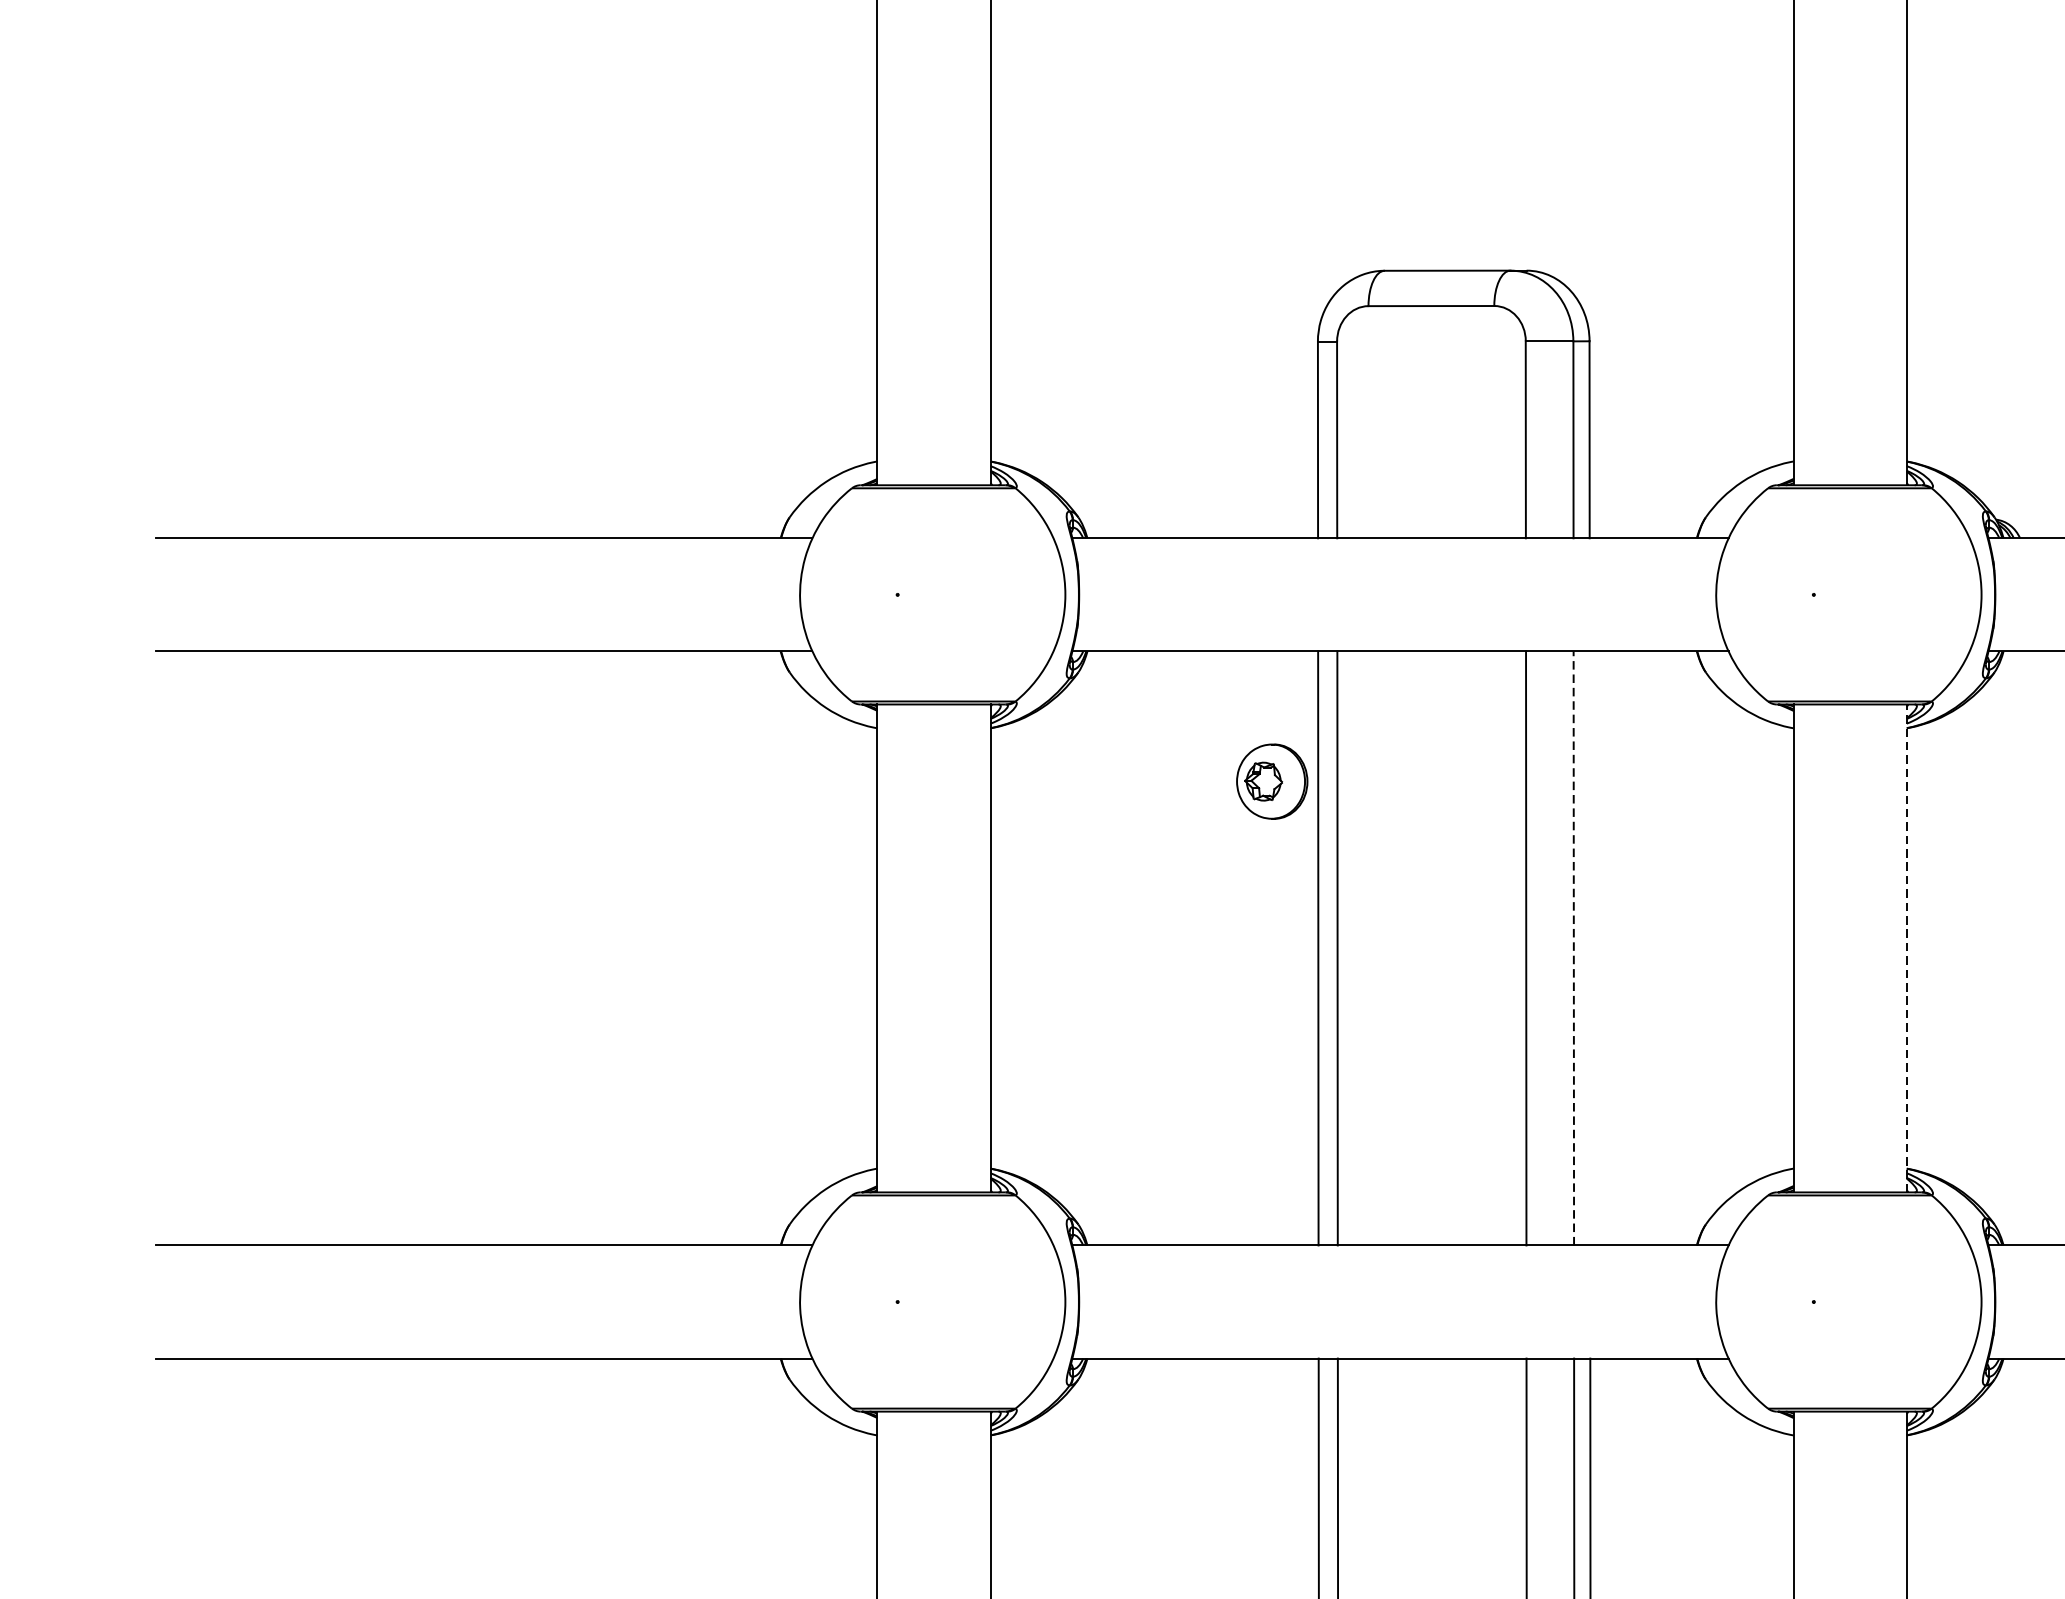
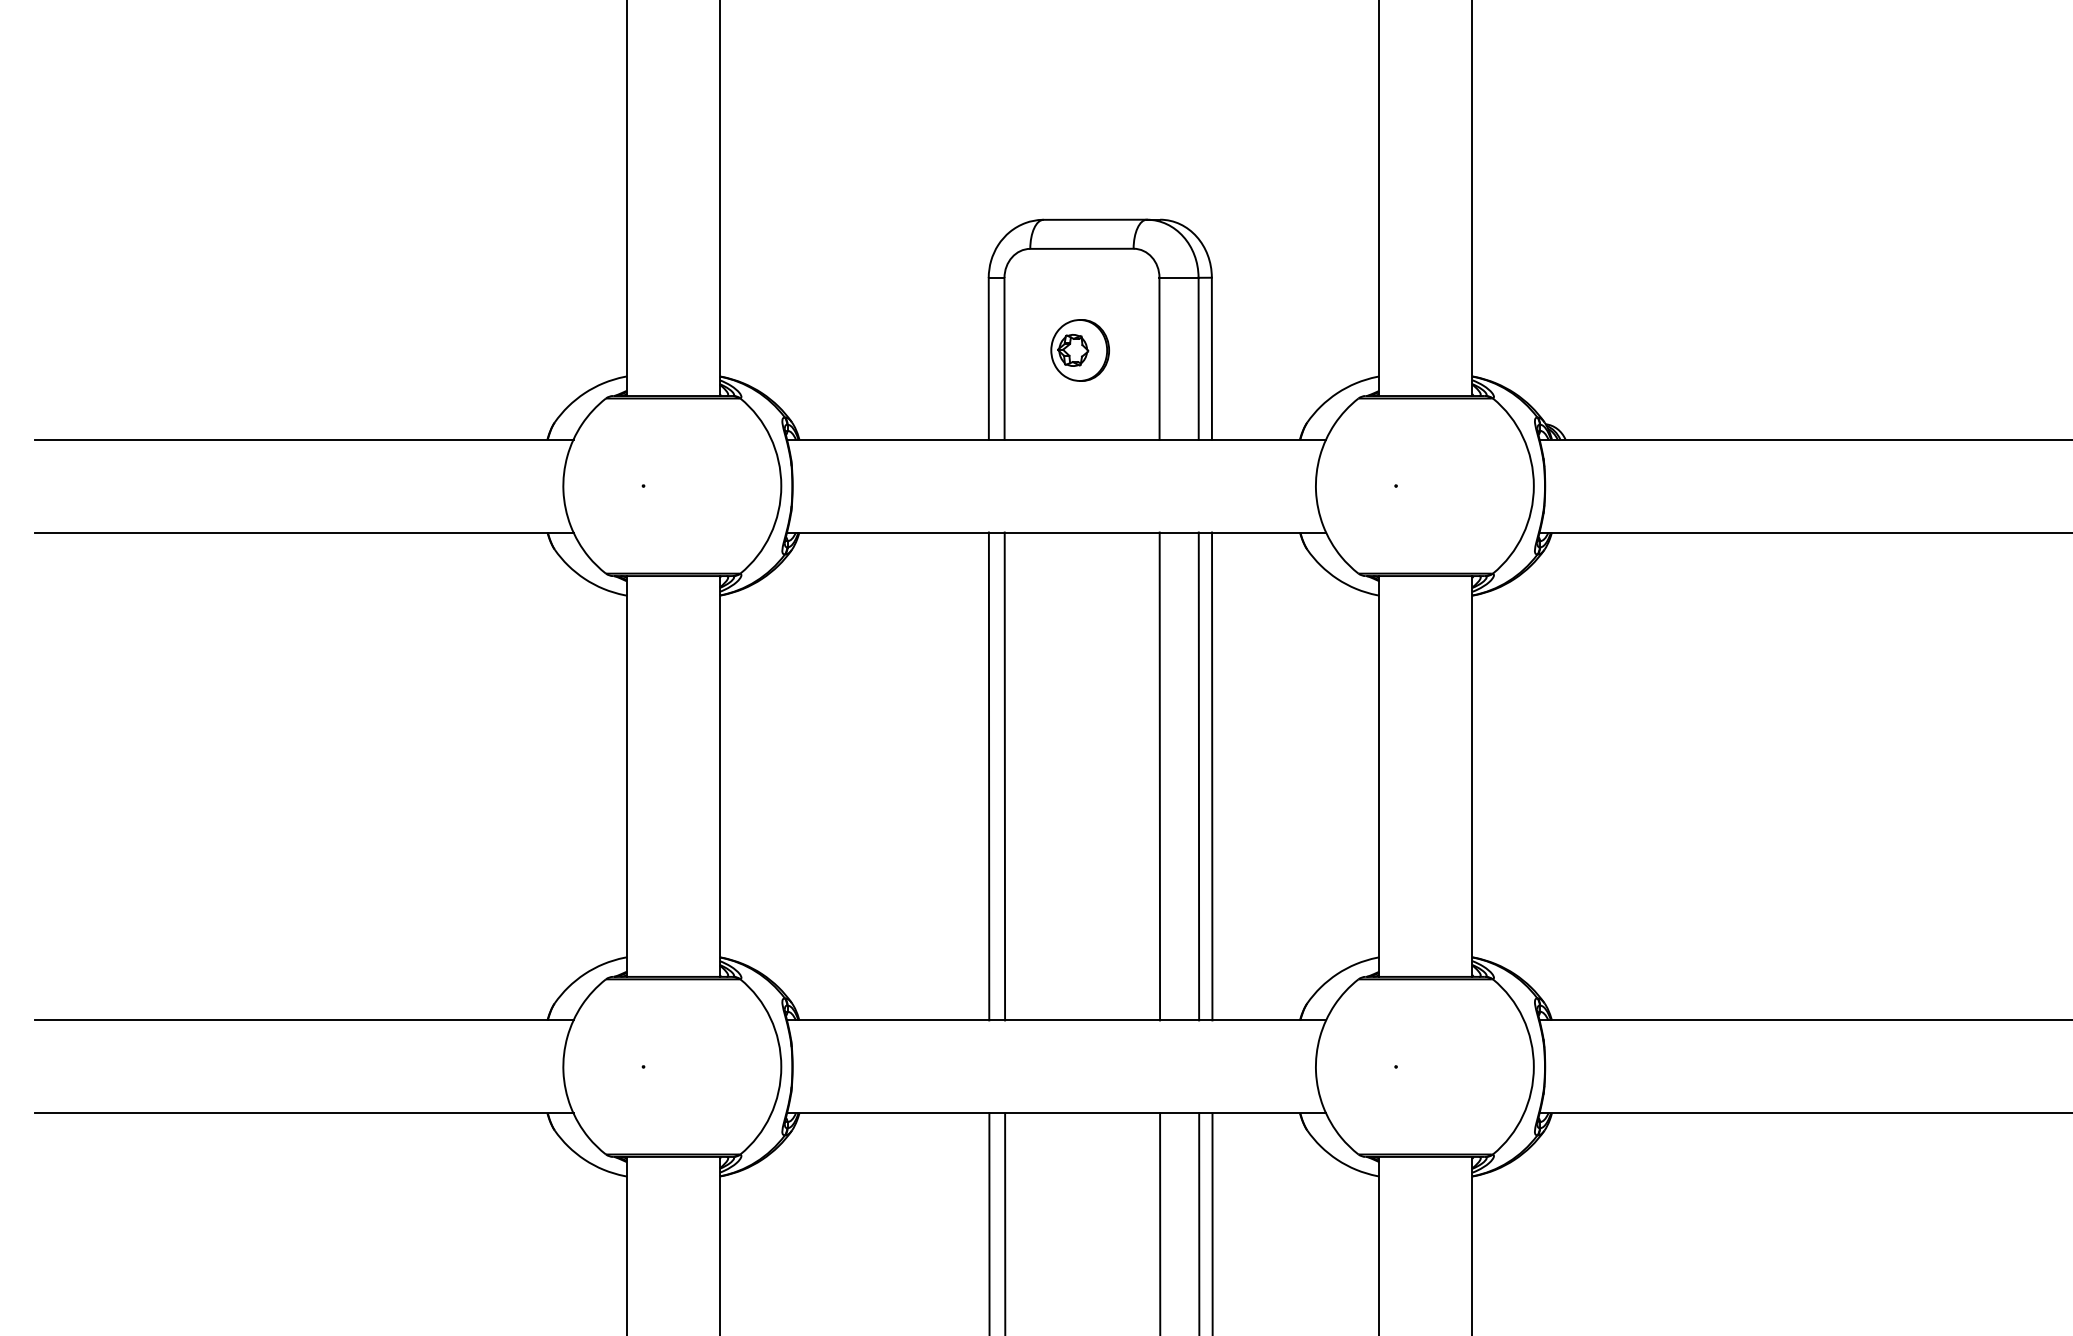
part: (1271, 781) -> (1079, 350), moved
line: (1906, 947) -> (1472, 775), dashed -> solid
line: (1573, 948) -> (1198, 776), dashed -> solid
line: (1590, 948) -> (1212, 776), added

